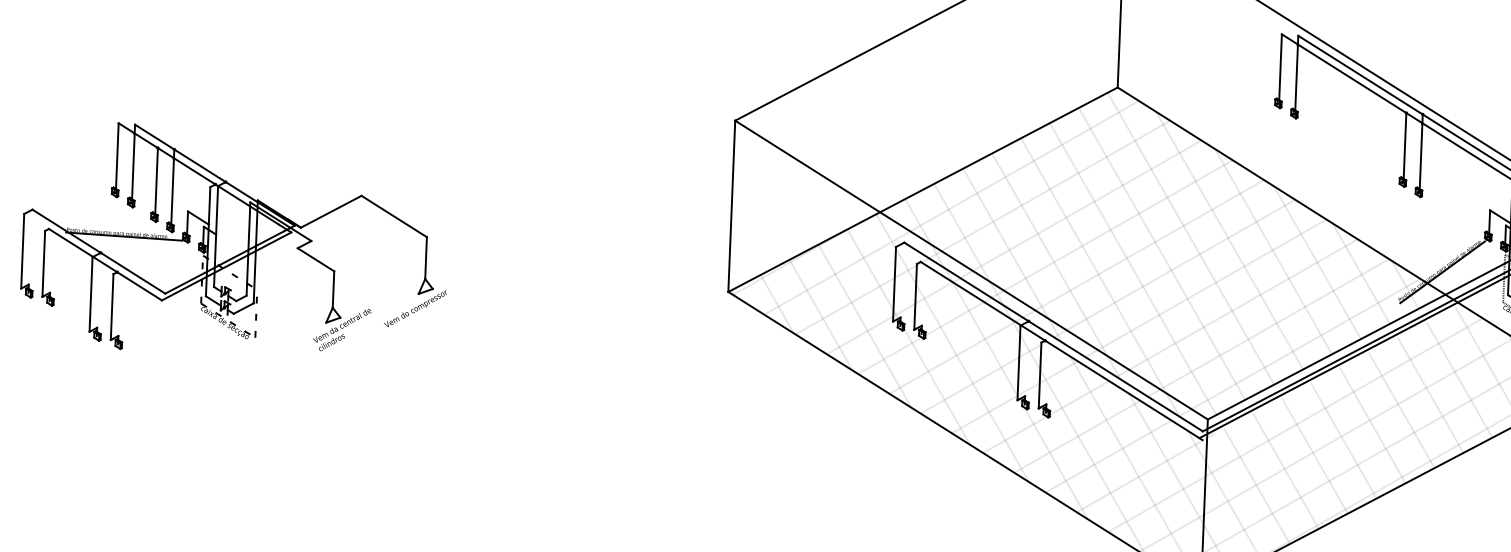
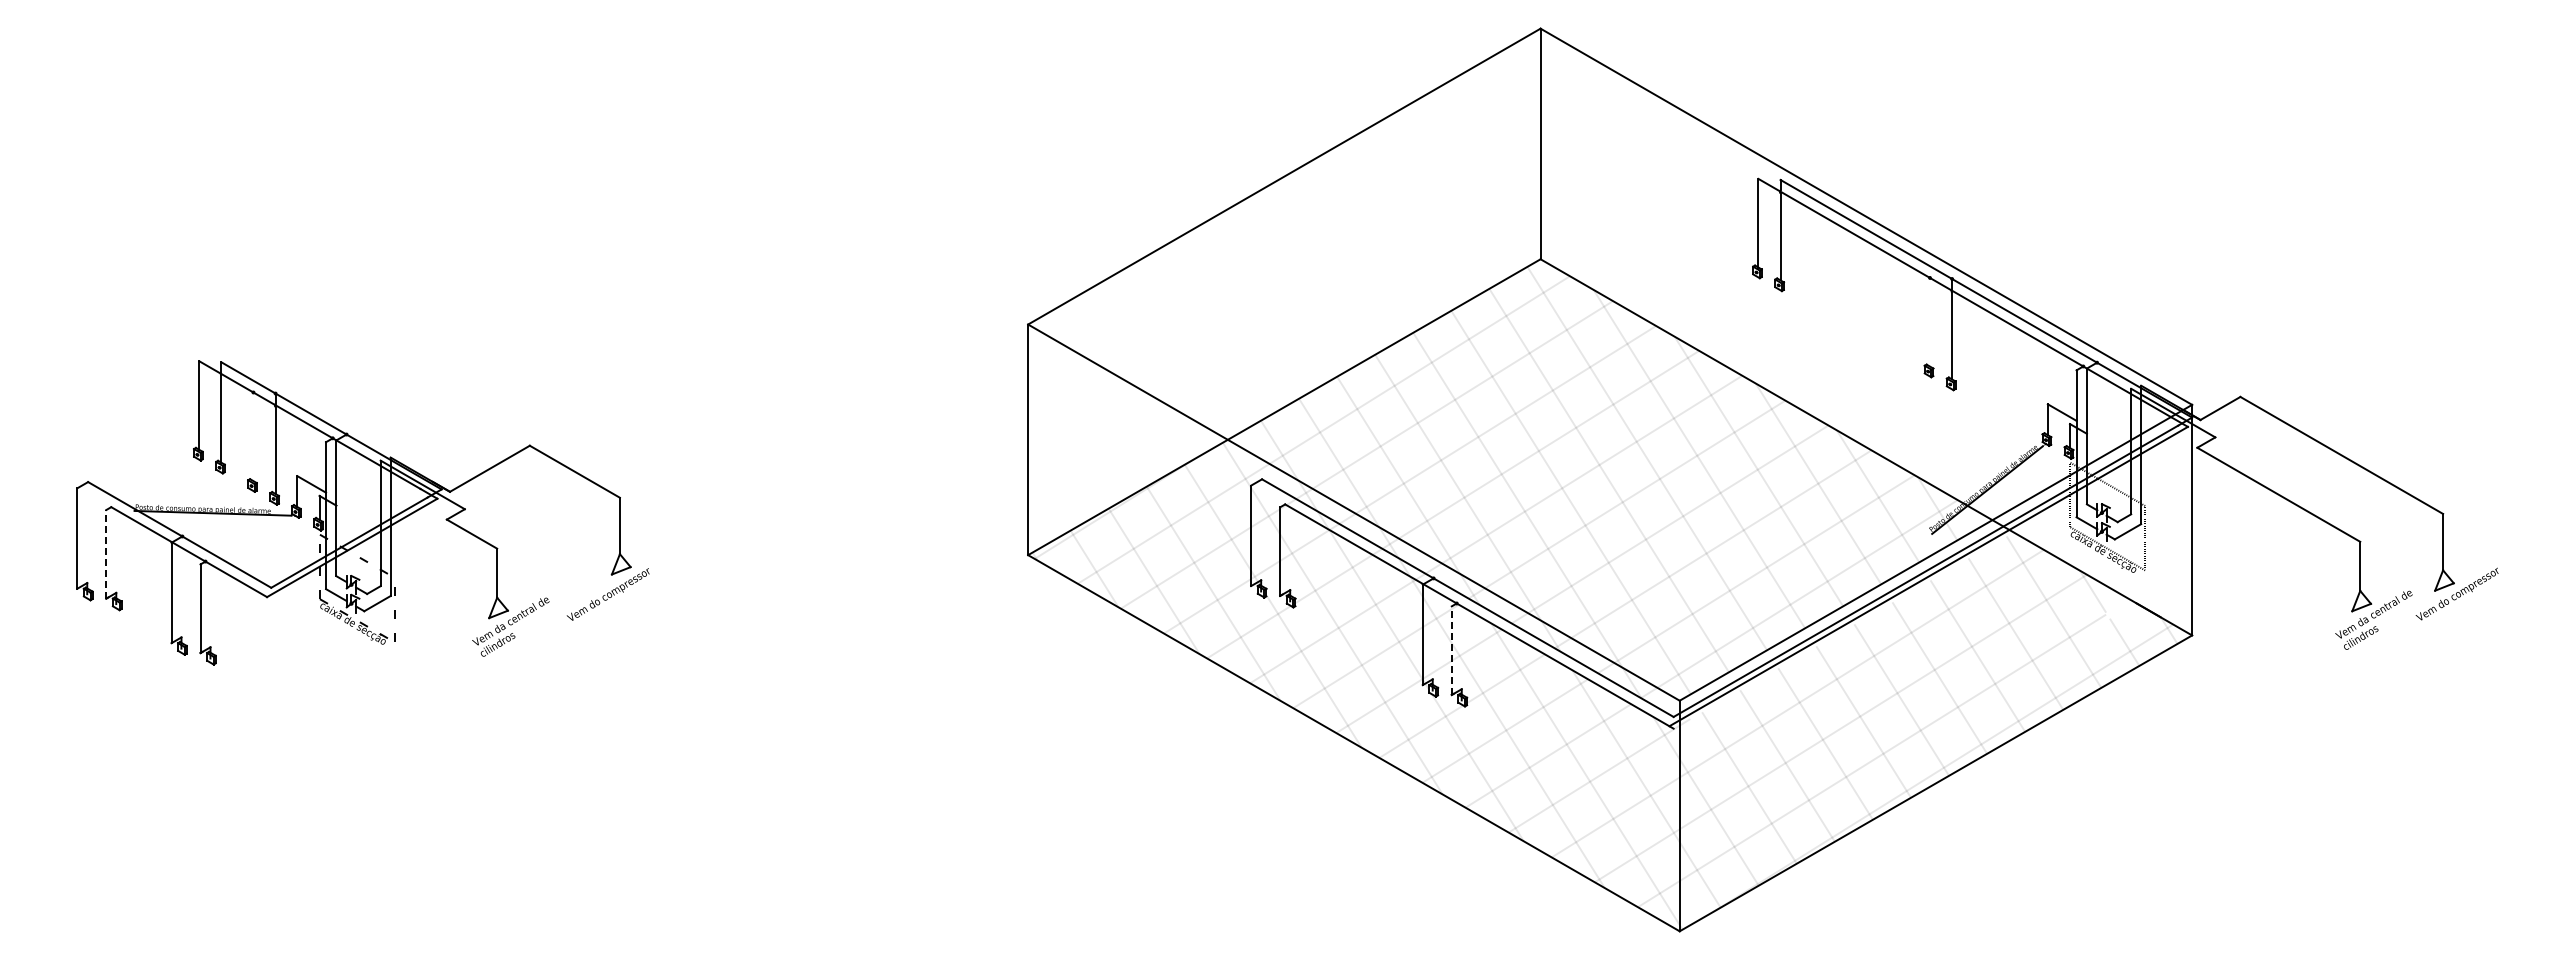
line: (1405, 145) -> (1930, 321), removed
line: (156, 180) -> (253, 436), removed
line: (43, 263) -> (106, 553), solid -> dashed
line: (1039, 375) -> (1451, 650), solid -> dashed

